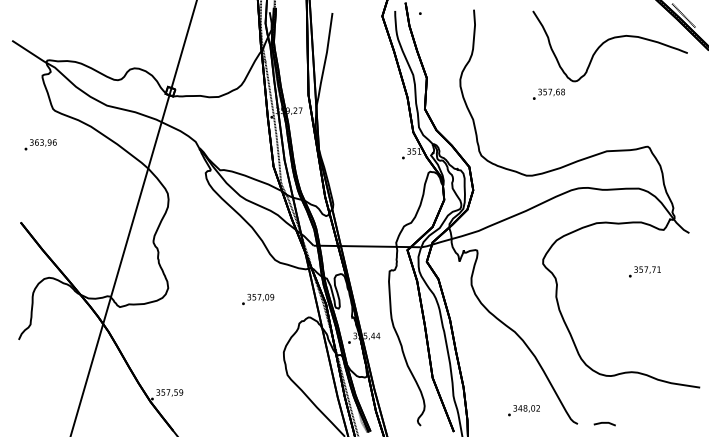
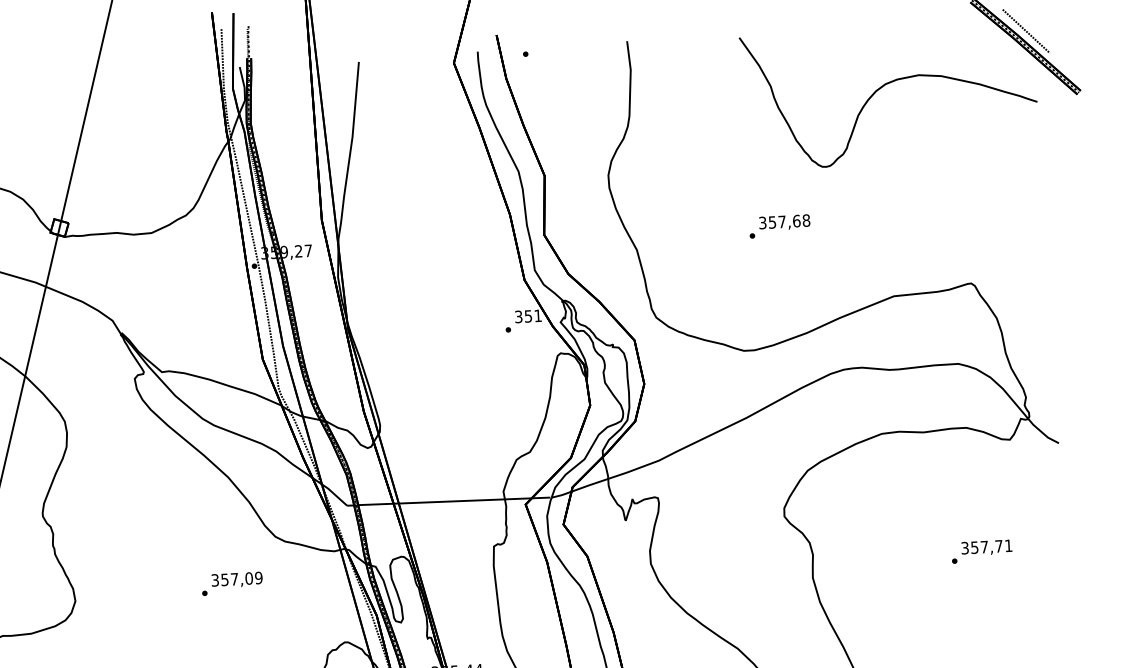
text: (548, 93) -> (778, 224), moved
text: (644, 271) -> (981, 550), moved
text: (258, 299) -> (232, 583), moved

